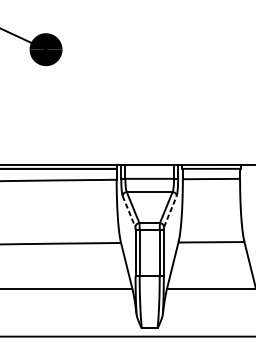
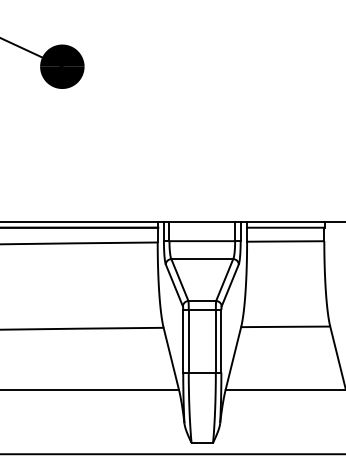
line: (129, 211) -> (174, 285), dashed -> solid
line: (170, 211) -> (230, 285), dashed -> solid

